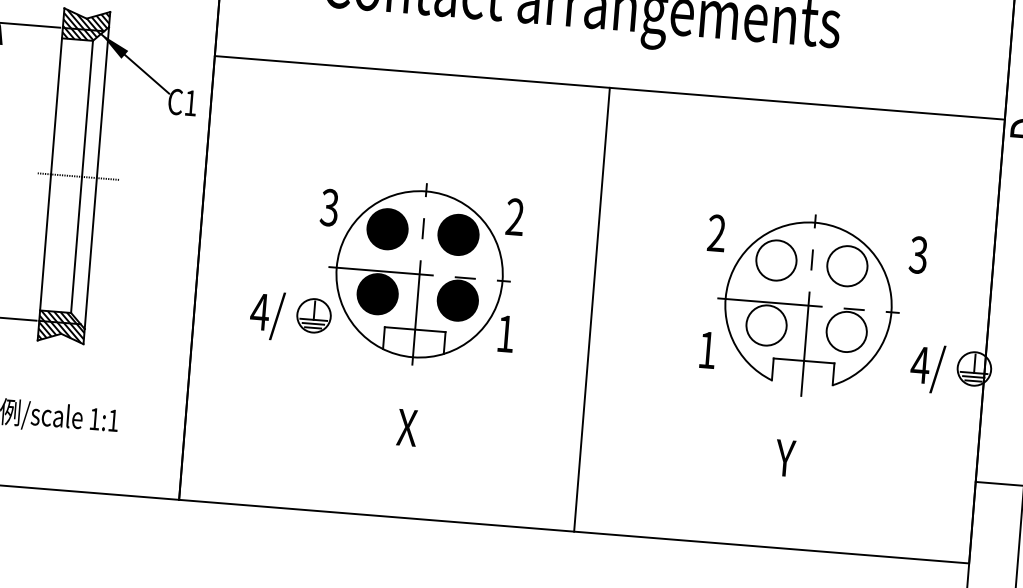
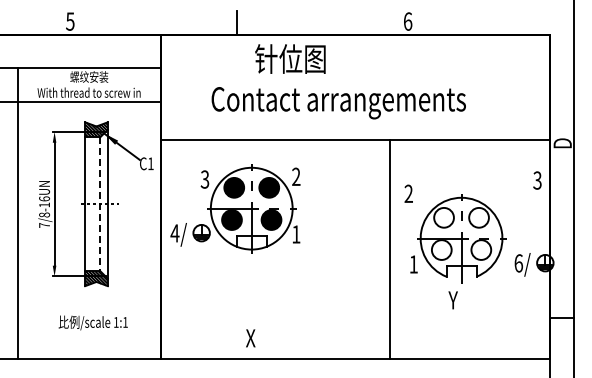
line: (82, 177) -> (100, 204), solid -> dashed
text: (716, 232) -> (408, 193), moved
text: (918, 254) -> (537, 180), moved
part: (386, 271) -> (235, 208), moved
line: (591, 308) -> (389, 248), moved
text: (919, 365) -> (518, 263), 4/ -> 6/
text: (406, 428) -> (250, 338), moved
text: (783, 458) -> (452, 300), moved

